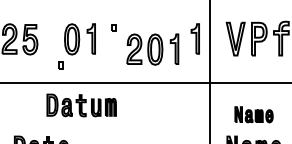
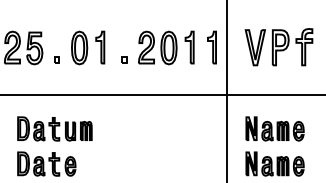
part: (113, 27) -> (124, 59), moved
part: (152, 49) -> (166, 47), moved
part: (59, 64) -> (56, 59), moved
part: (81, 105) -> (54, 128), moved
part: (253, 114) -> (274, 128), size x1.43

